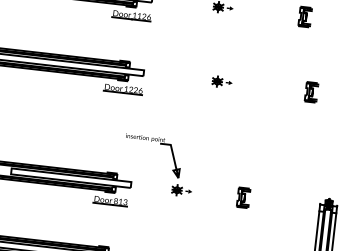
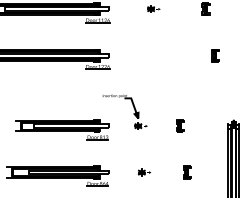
part: (220, 81) -> (157, 55), removed

